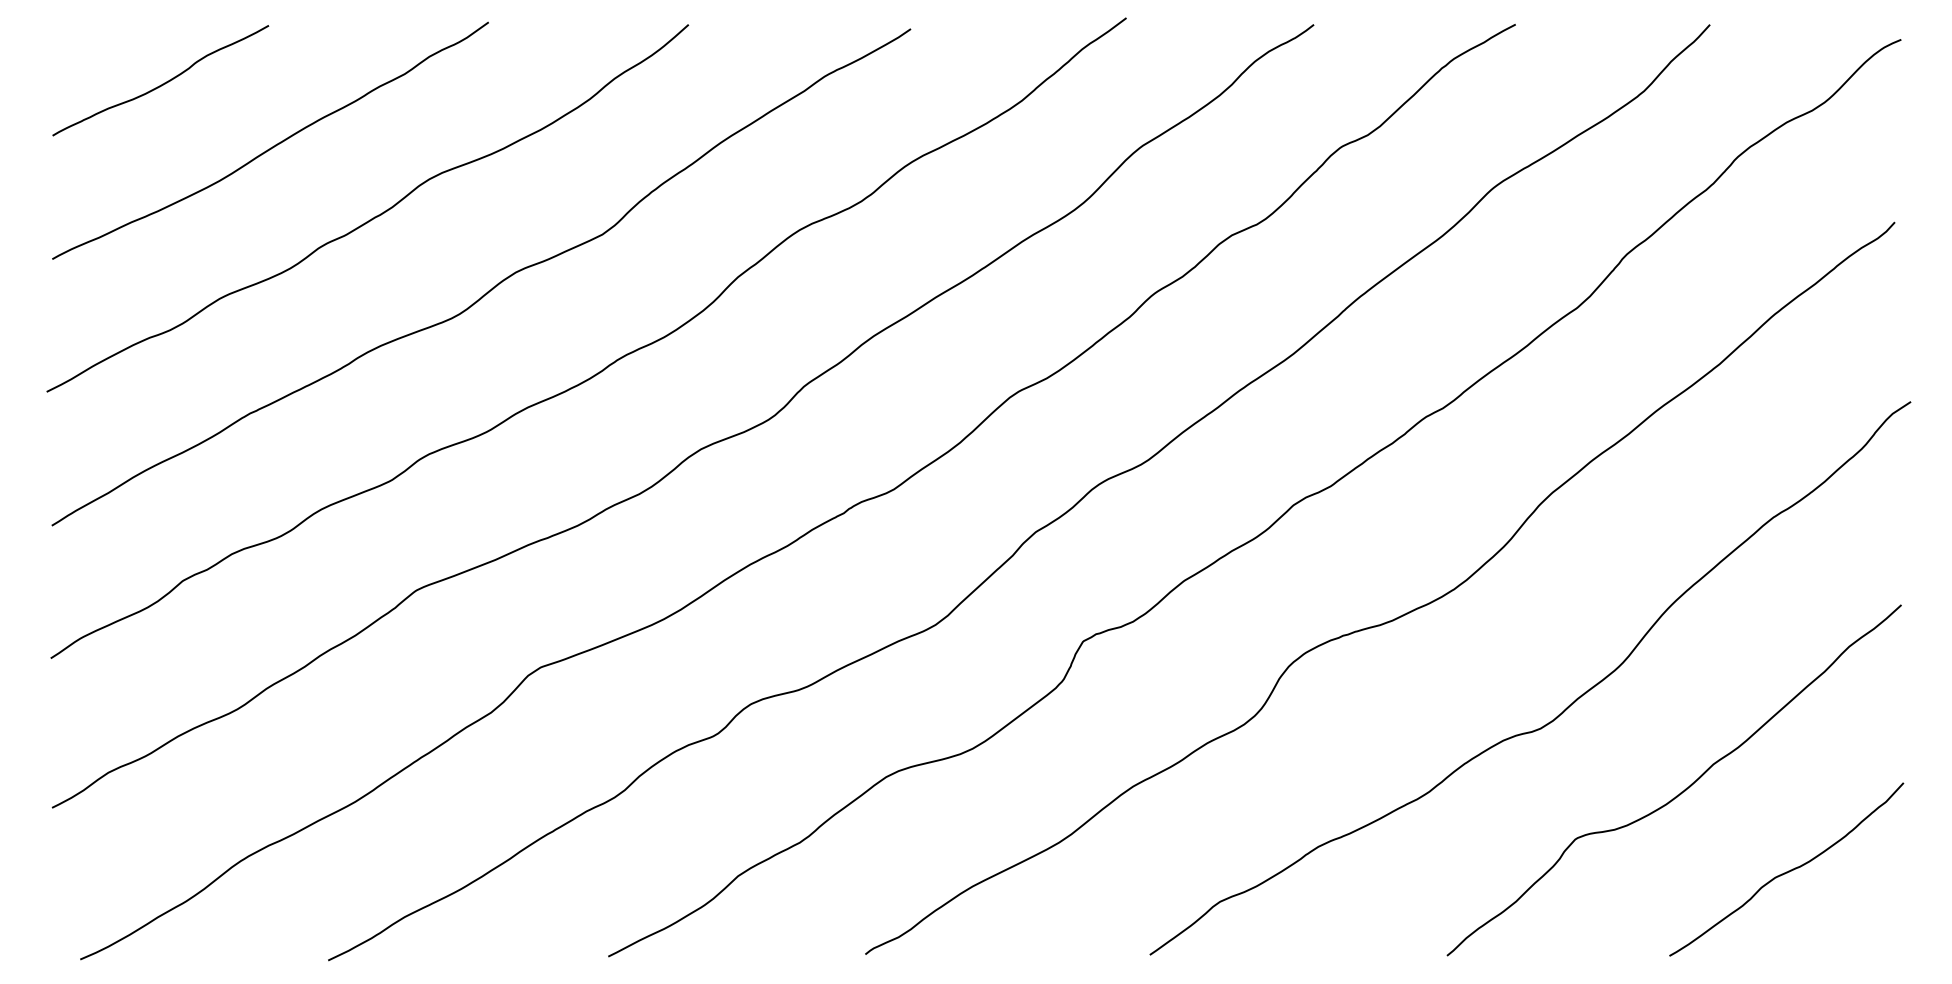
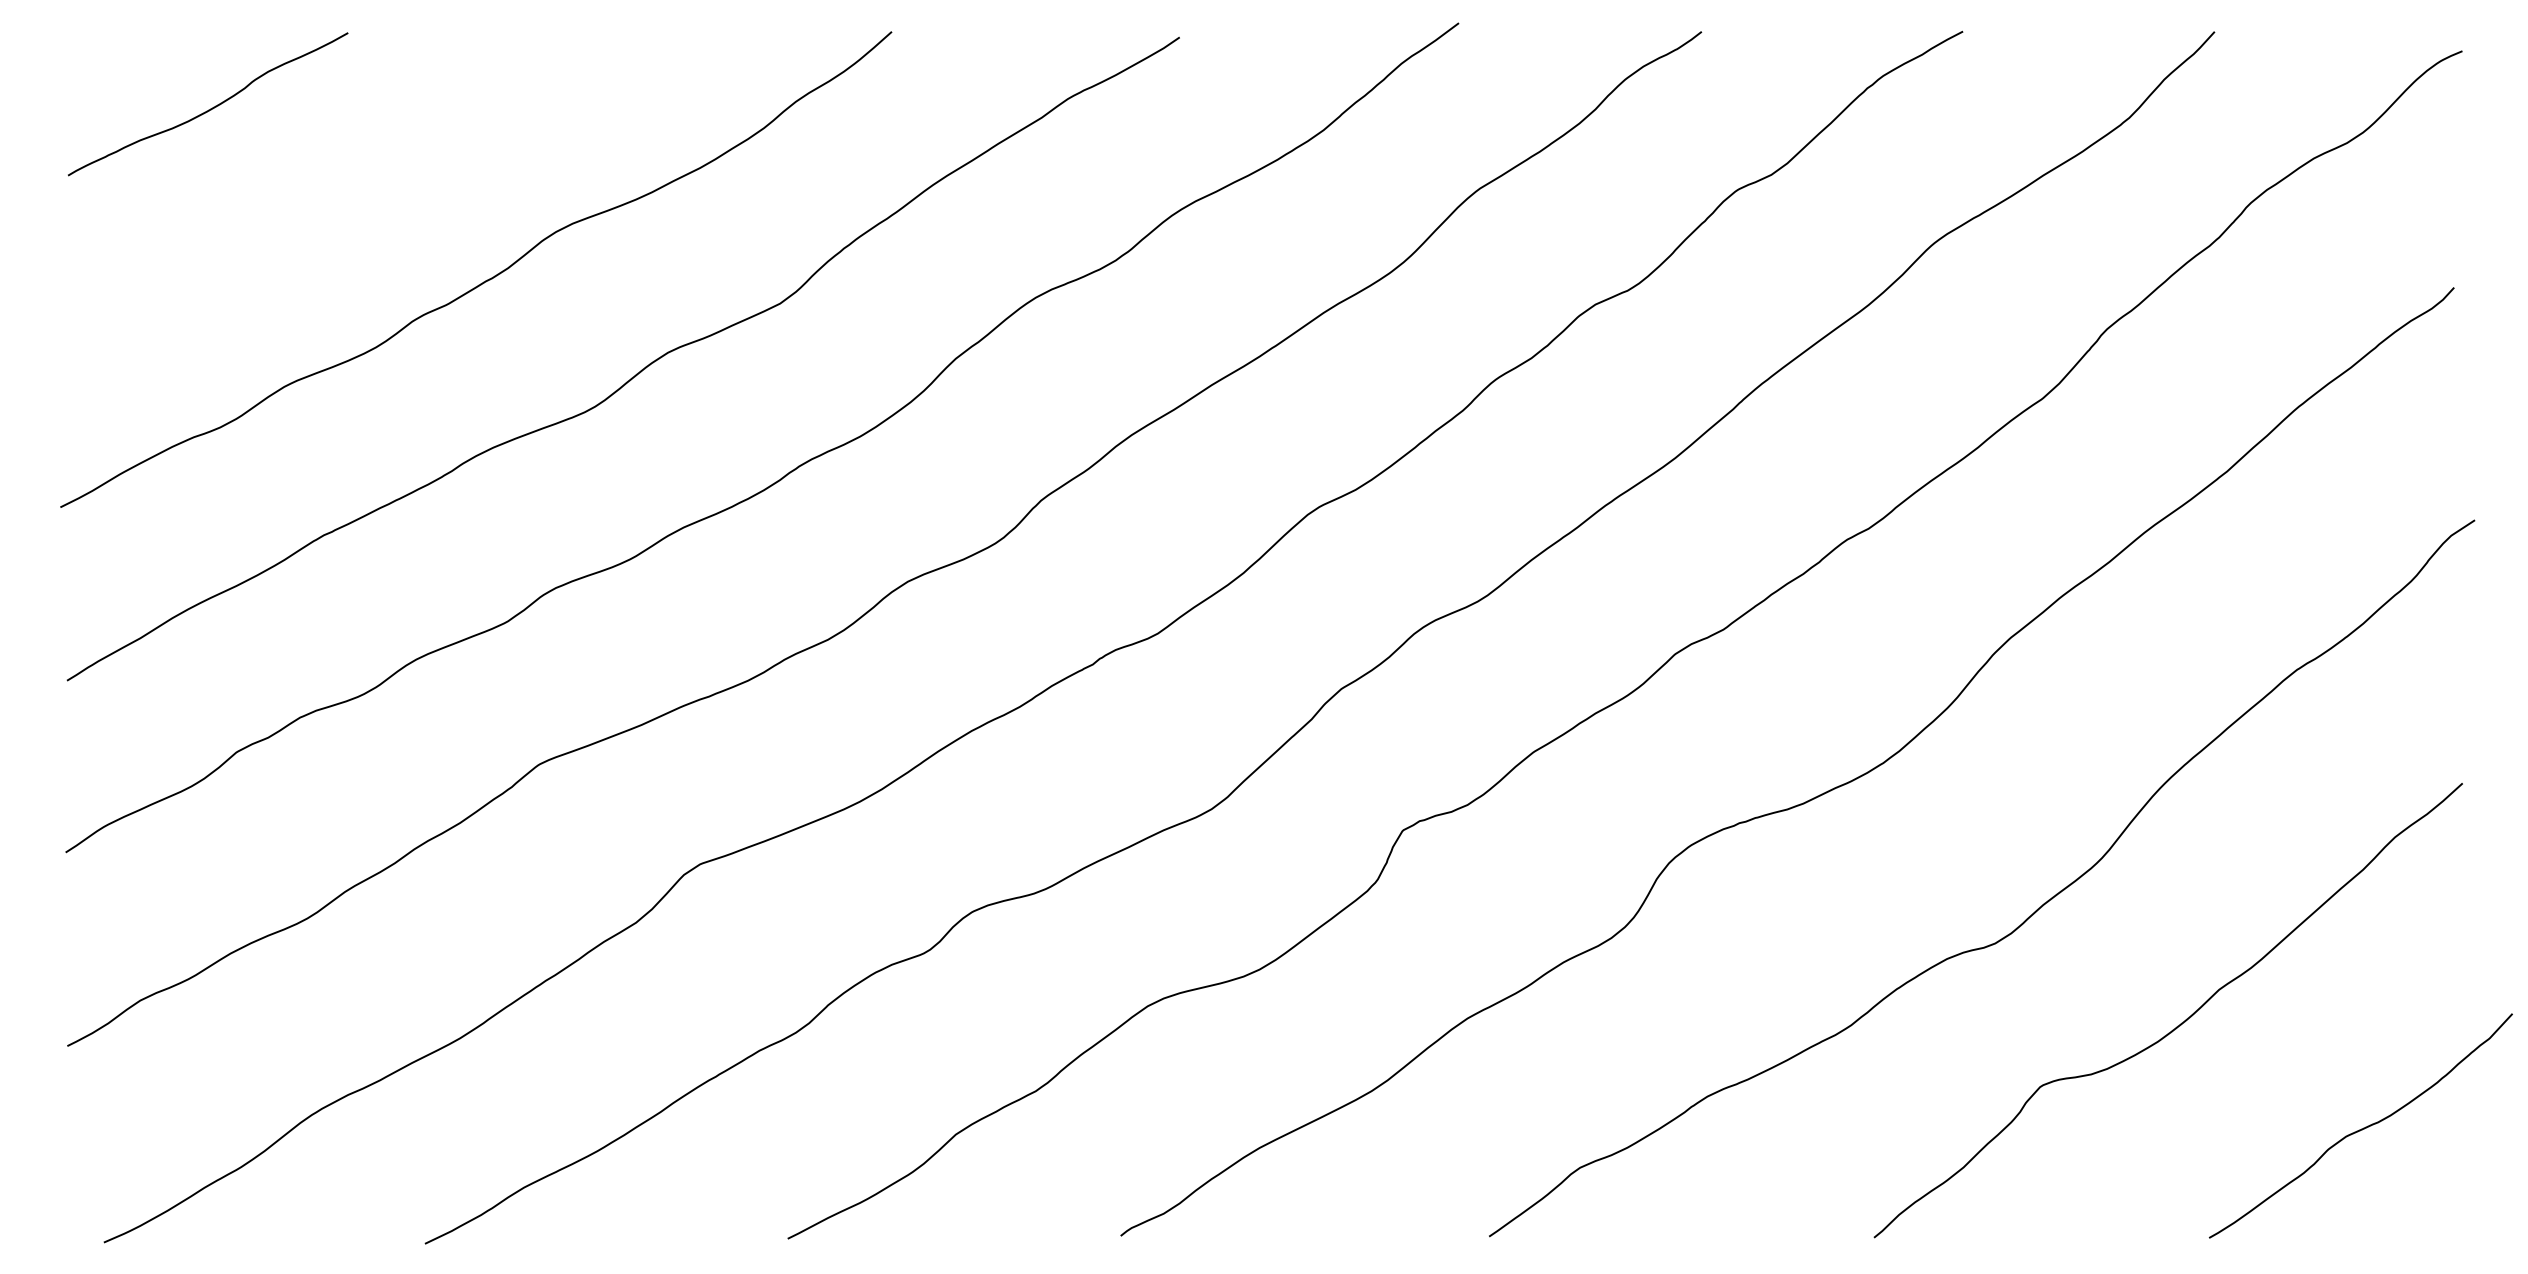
curve: (273, 145) -> (354, 188), removed
curve: (1787, 871) -> (2361, 1128), moved

